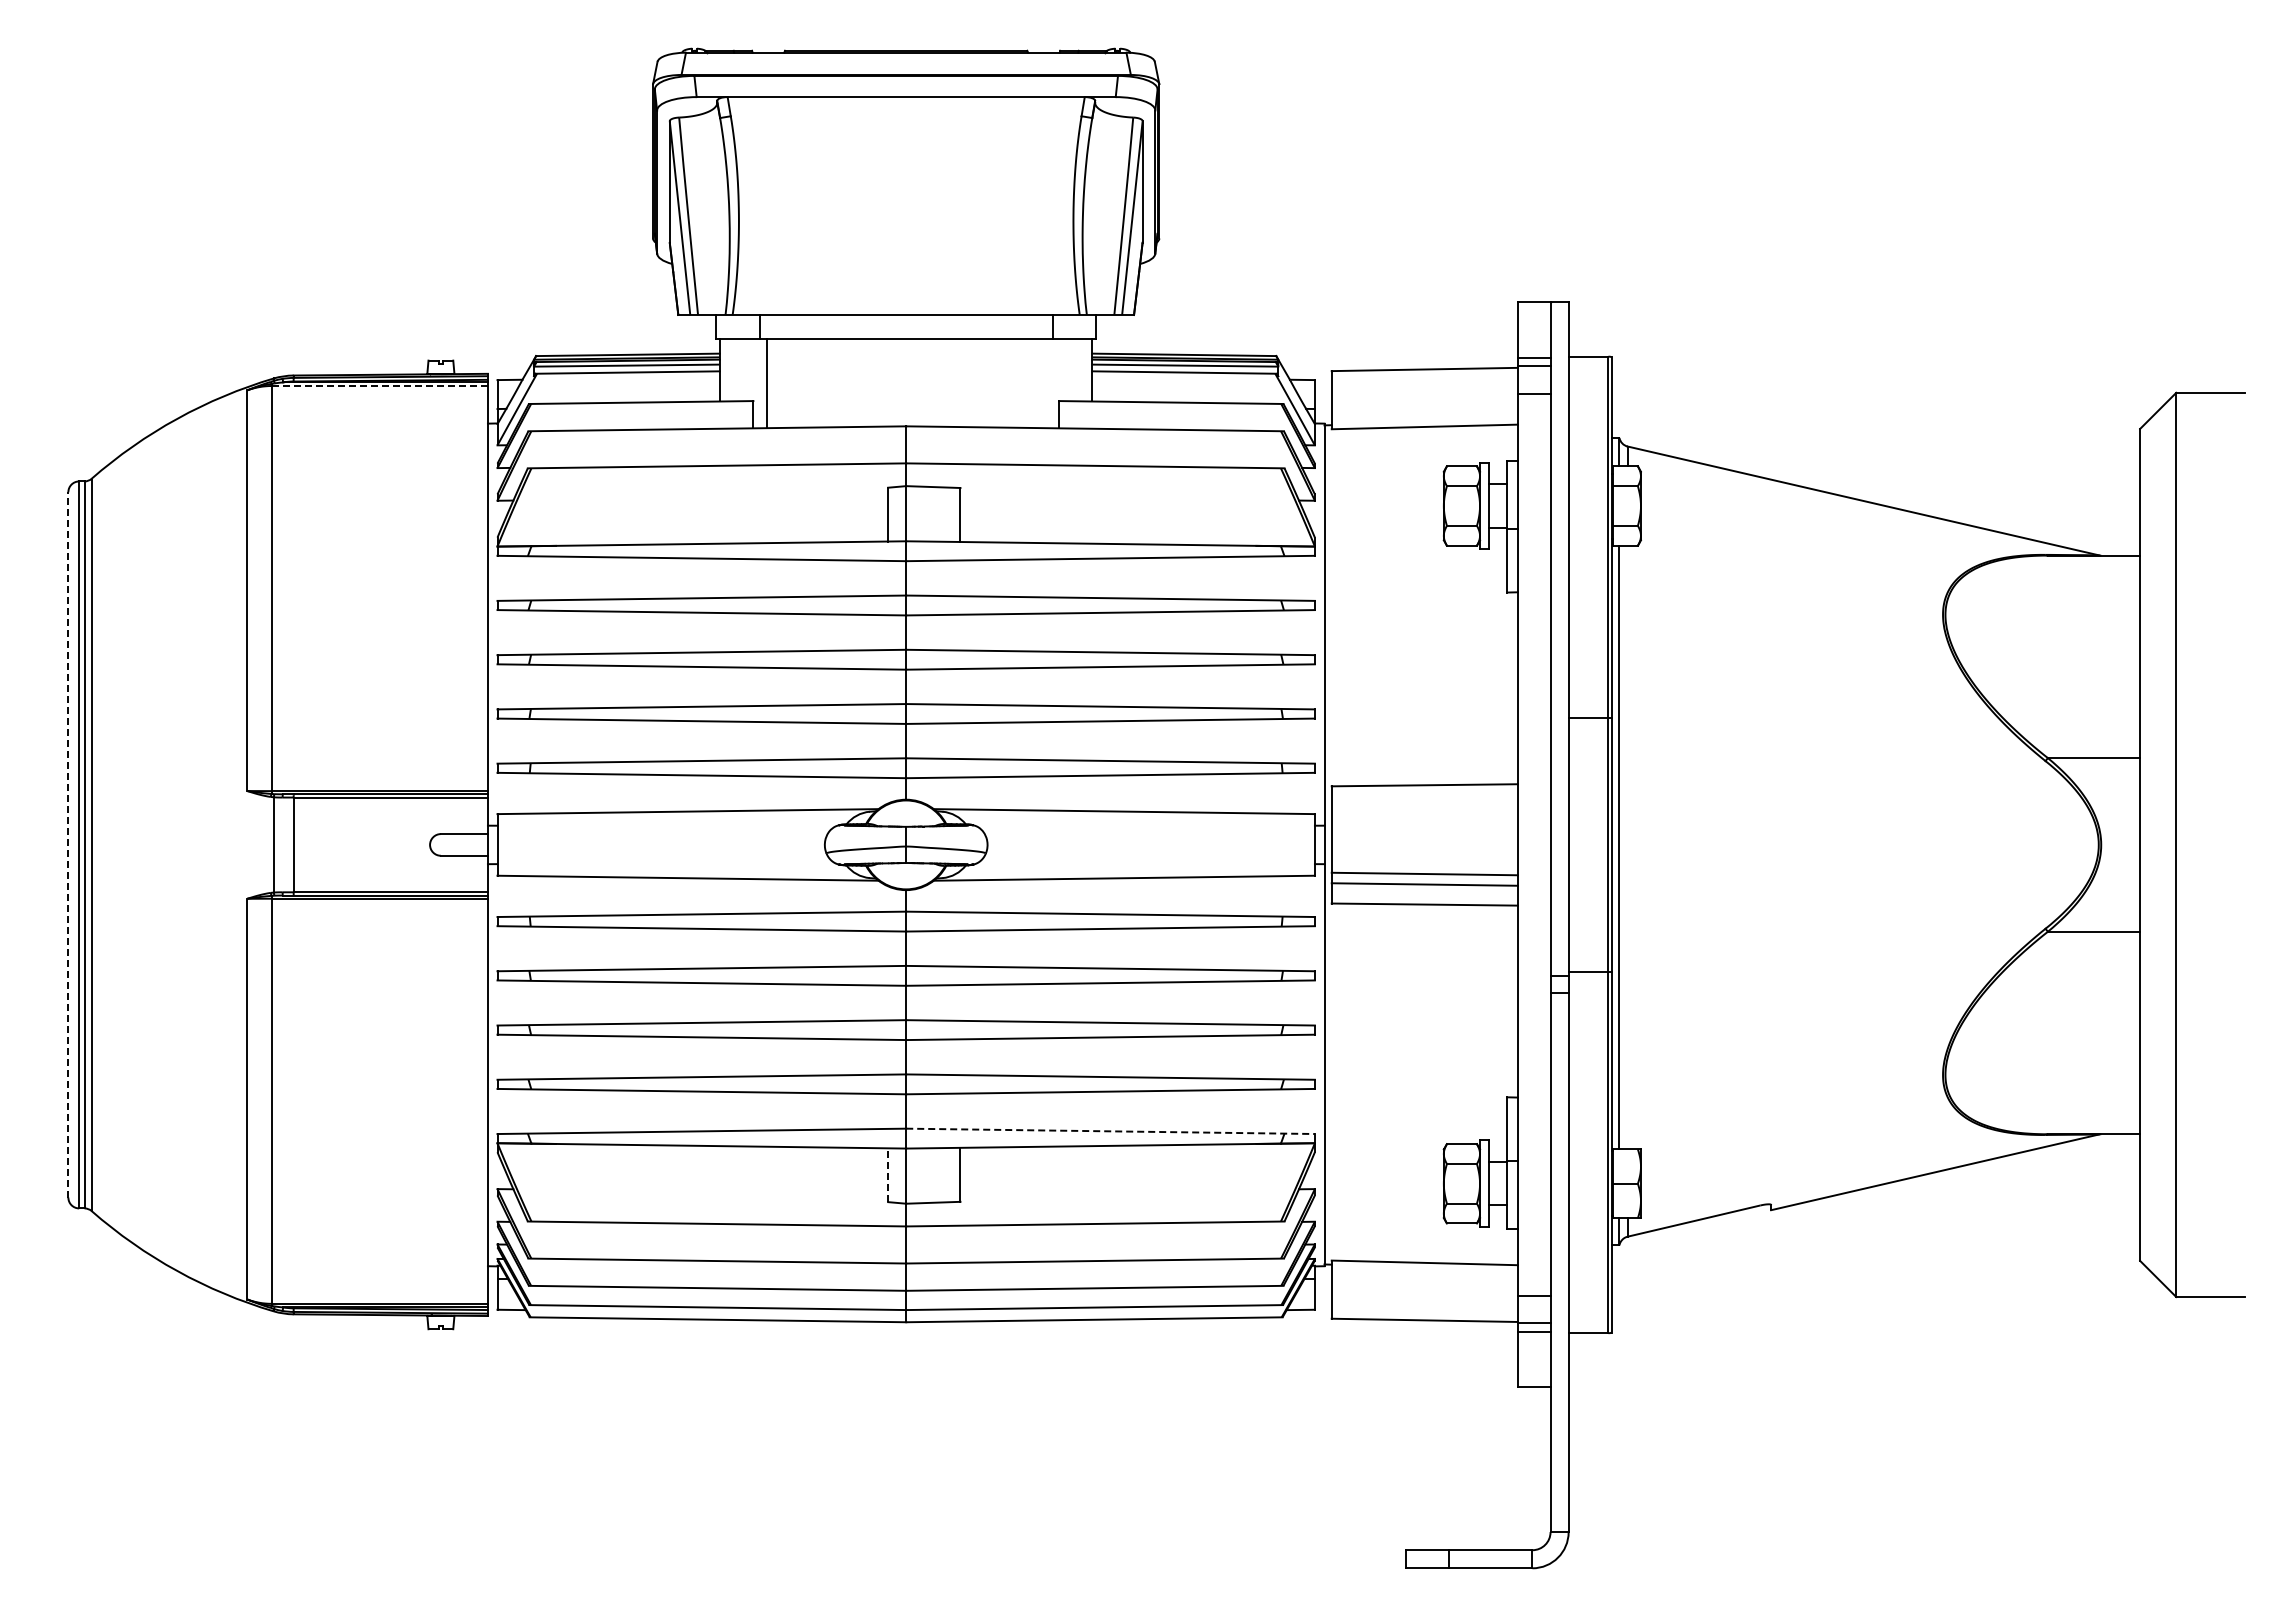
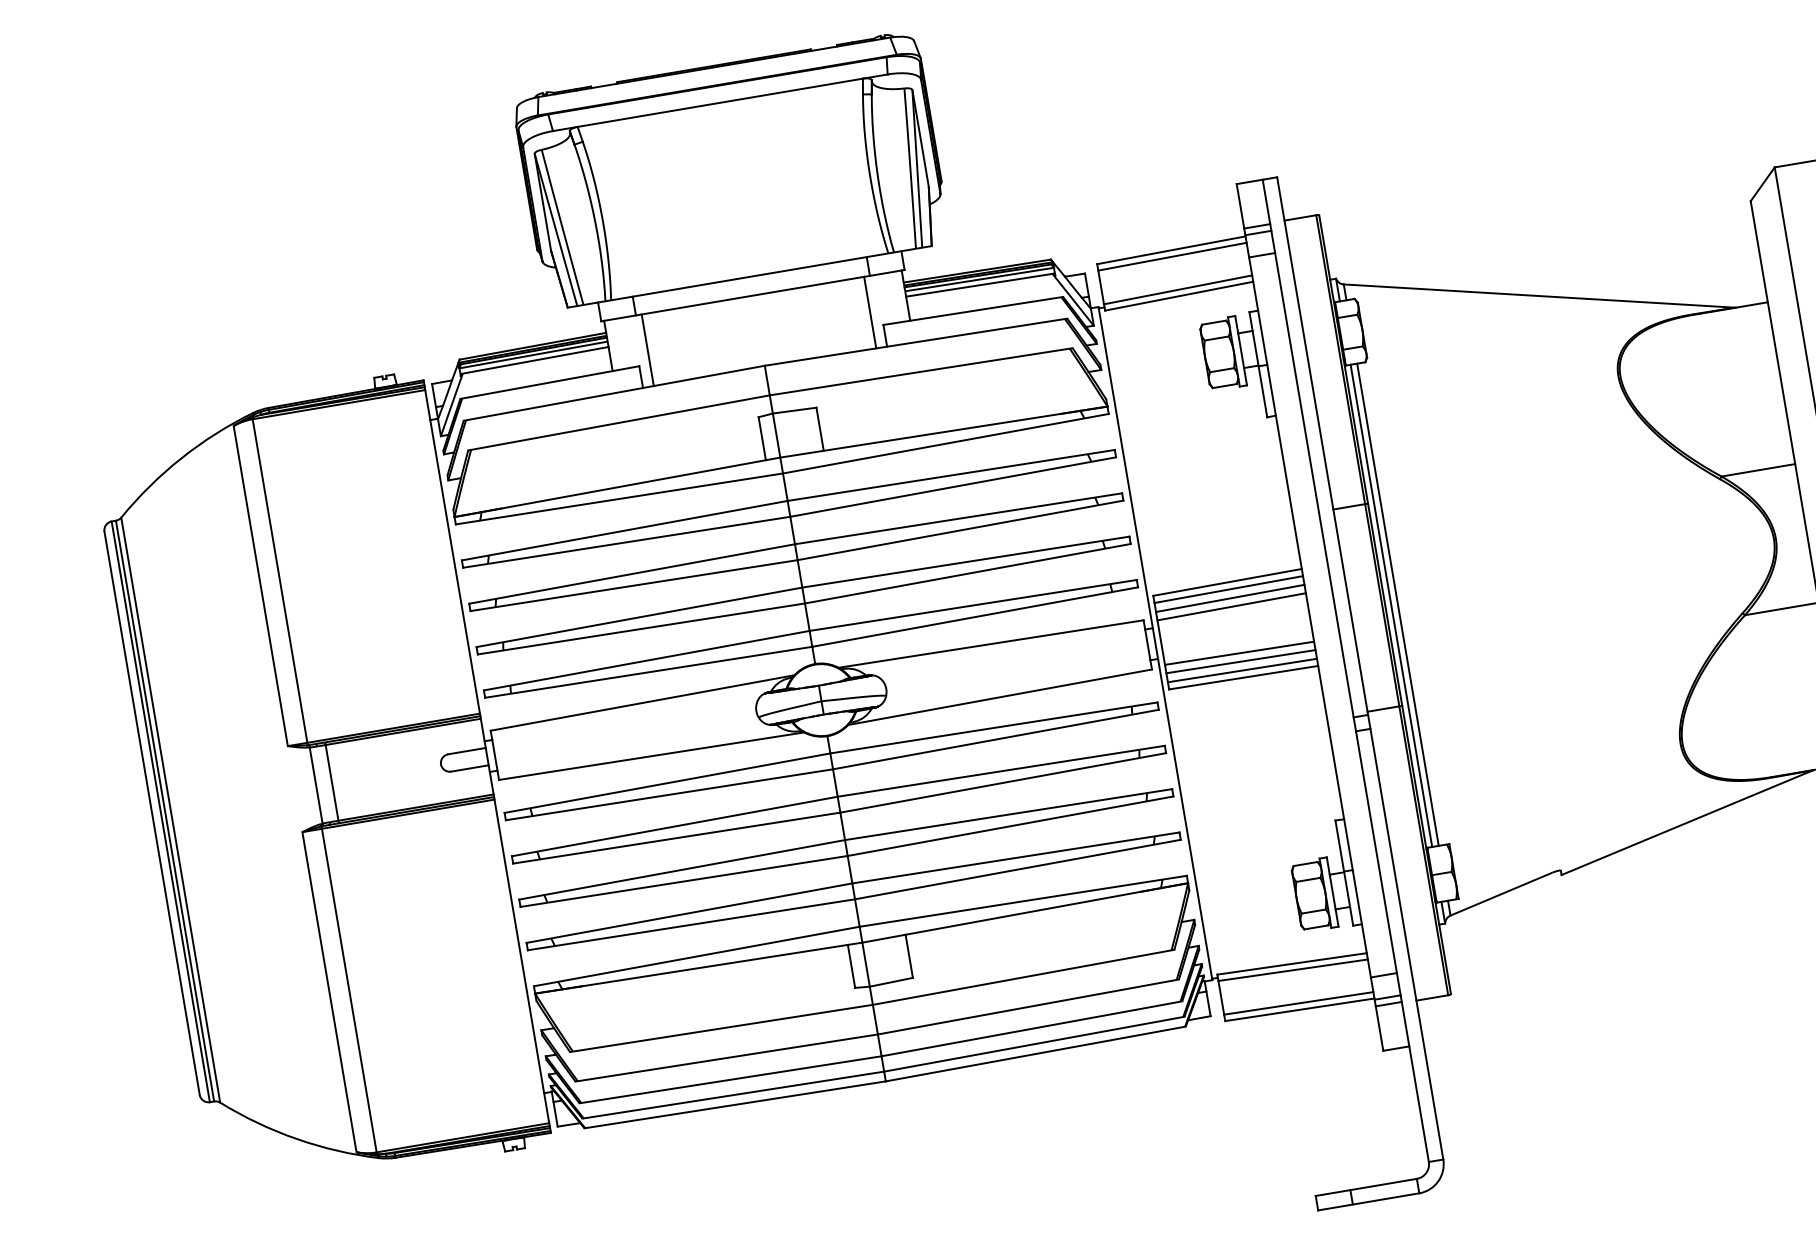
line: (1424, 377) -> (1172, 256), added
line: (1045, 383) -> (870, 312), added
line: (380, 386) -> (339, 404), dashed -> solid
line: (1424, 418) -> (1177, 289), added
line: (1424, 794) -> (1228, 589), added
line: (1424, 805) -> (1230, 598), added
line: (1424, 815) -> (1231, 606), added
line: (68, 844) -> (152, 812), dashed -> solid
line: (1627, 847) -> (1397, 604), added
line: (1424, 895) -> (1242, 670), added
line: (1111, 1131) -> (1024, 901), dashed -> solid
line: (888, 1175) -> (851, 966), dashed -> solid
line: (1424, 1270) -> (1292, 970), added
line: (1424, 1311) -> (1298, 1002), added

